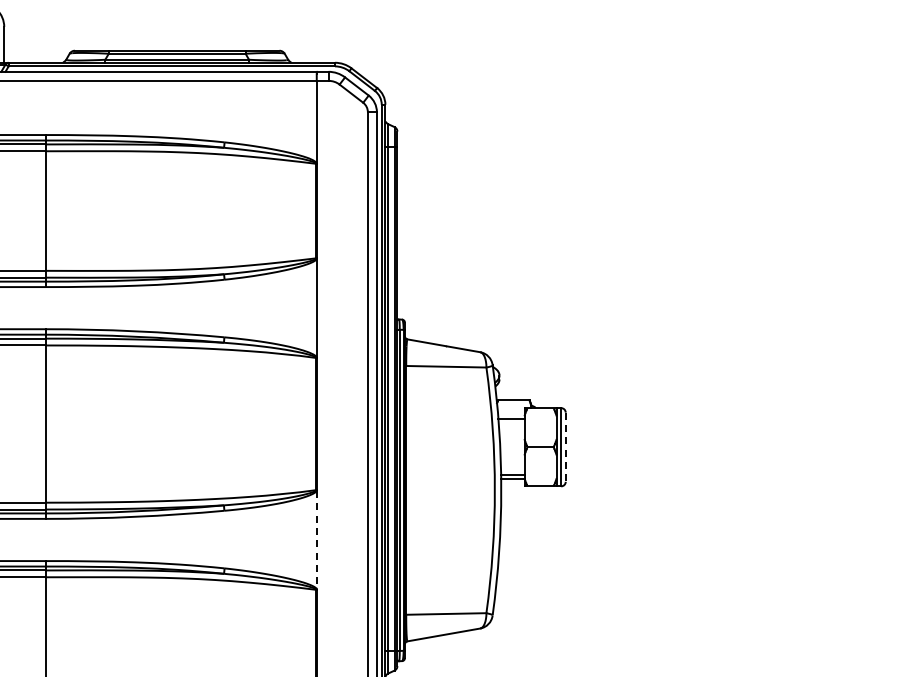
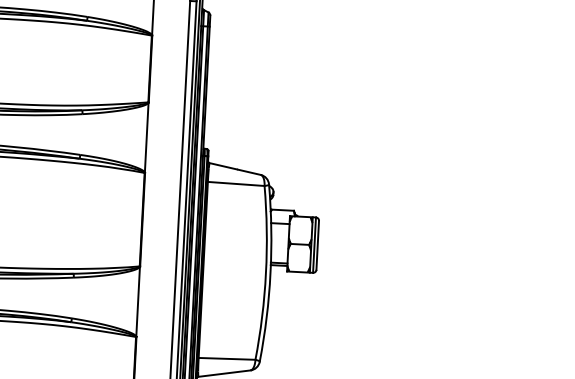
line: (565, 447) -> (317, 245), dashed -> solid
line: (316, 539) -> (137, 301), dashed -> solid

